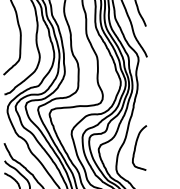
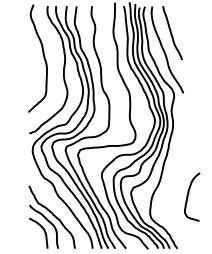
curve: (136, 147) -> (188, 196), moved

